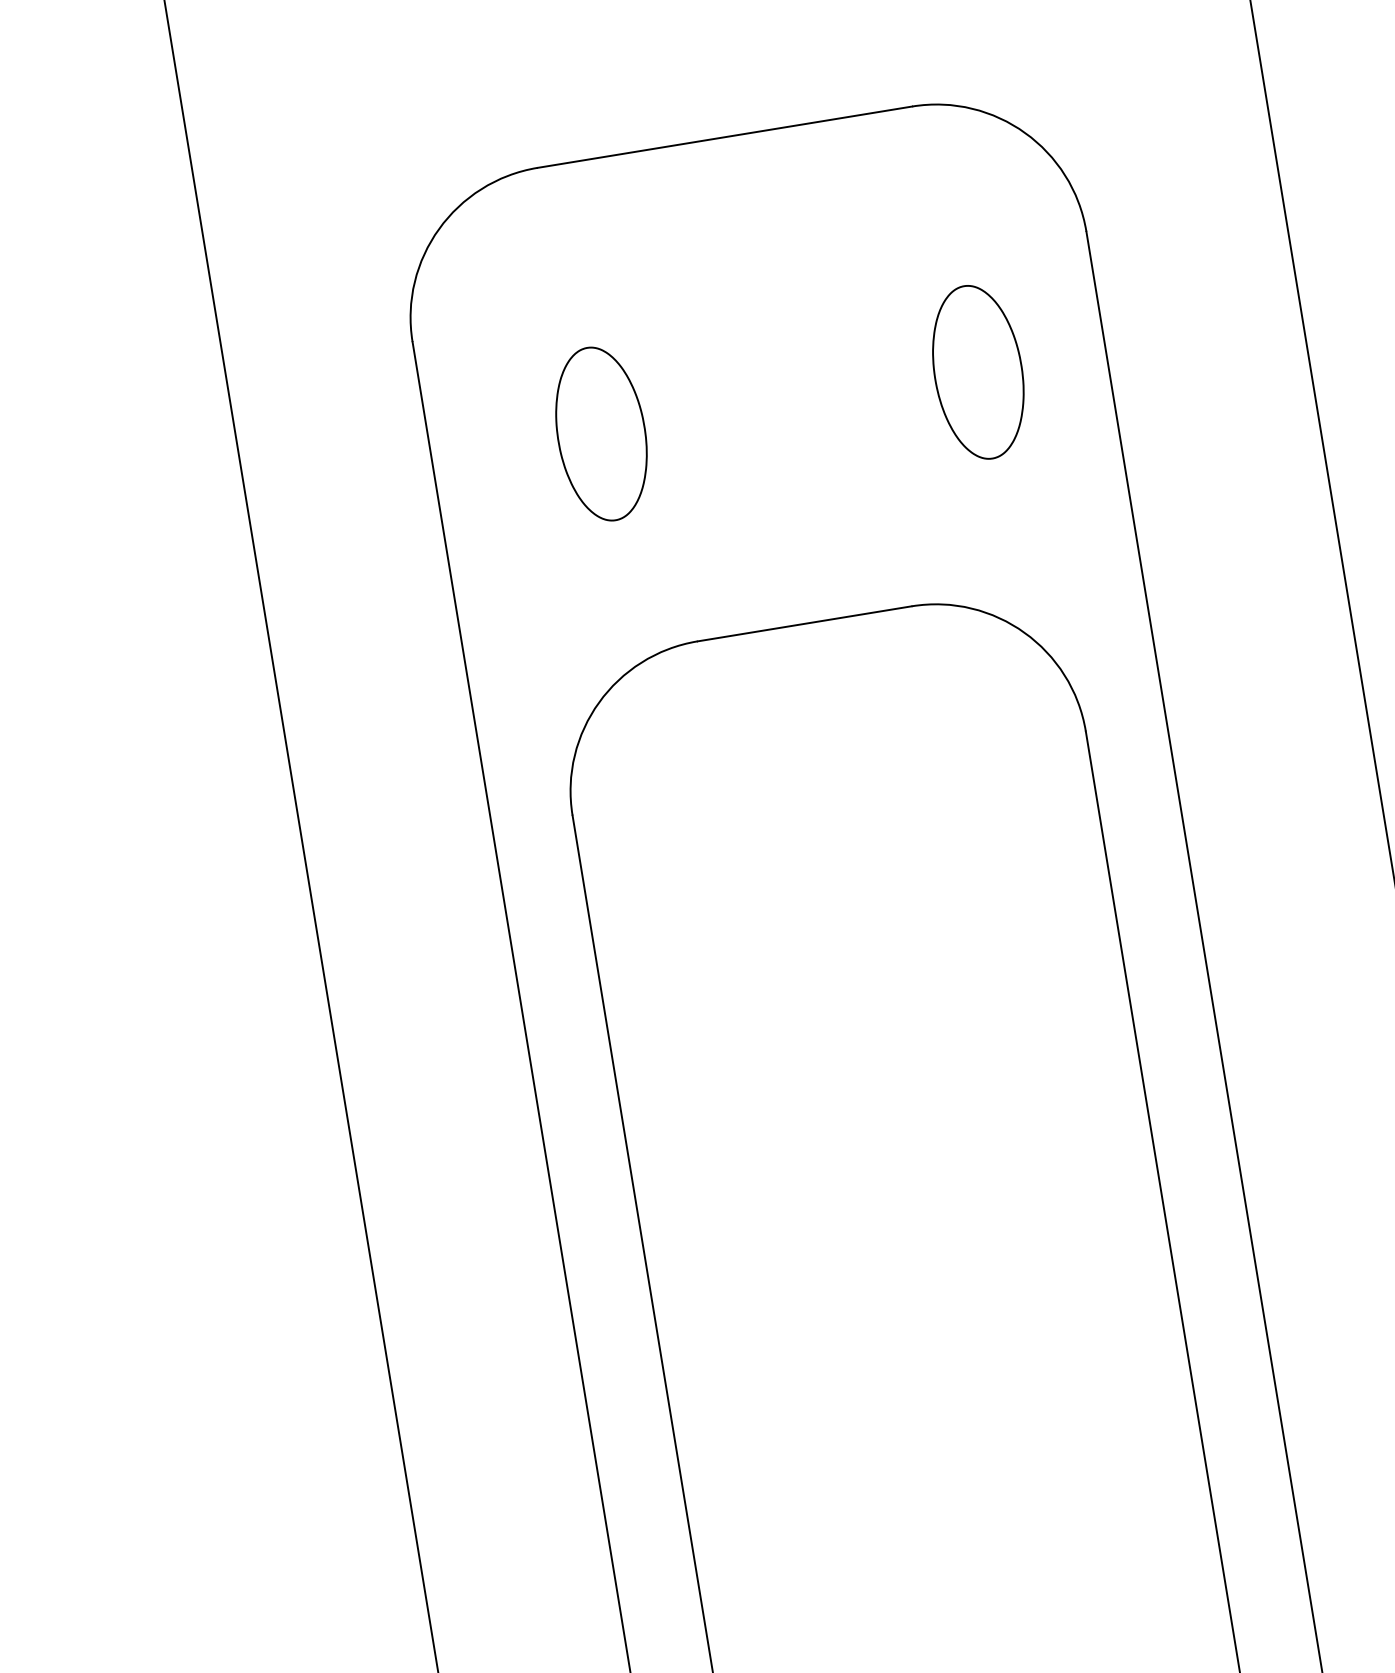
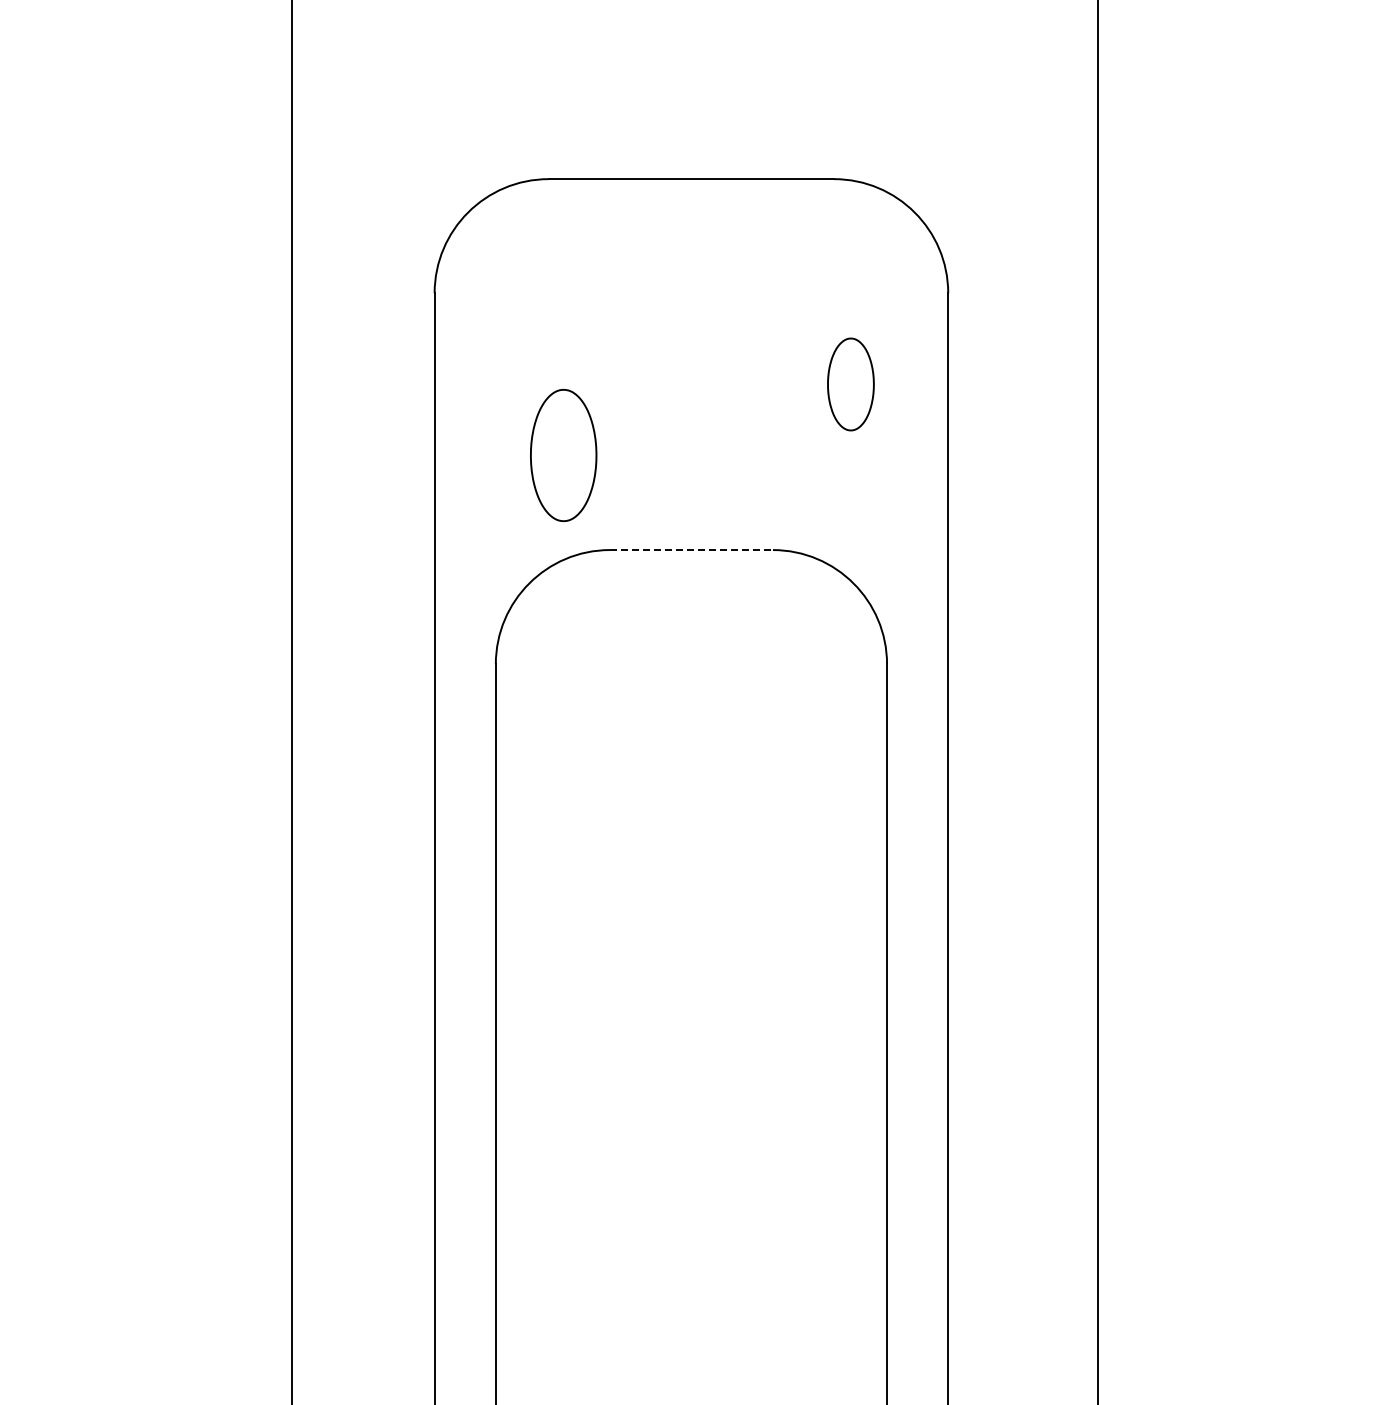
part: (977, 372) -> (850, 384), size x0.7
part: (601, 434) -> (563, 455), moved
line: (804, 624) -> (691, 550), solid -> dashed

